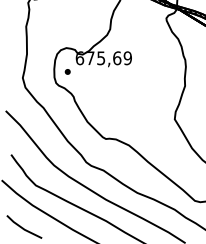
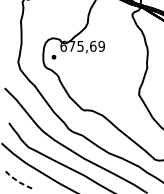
line: (23, 228) -> (18, 181), solid -> dashed

